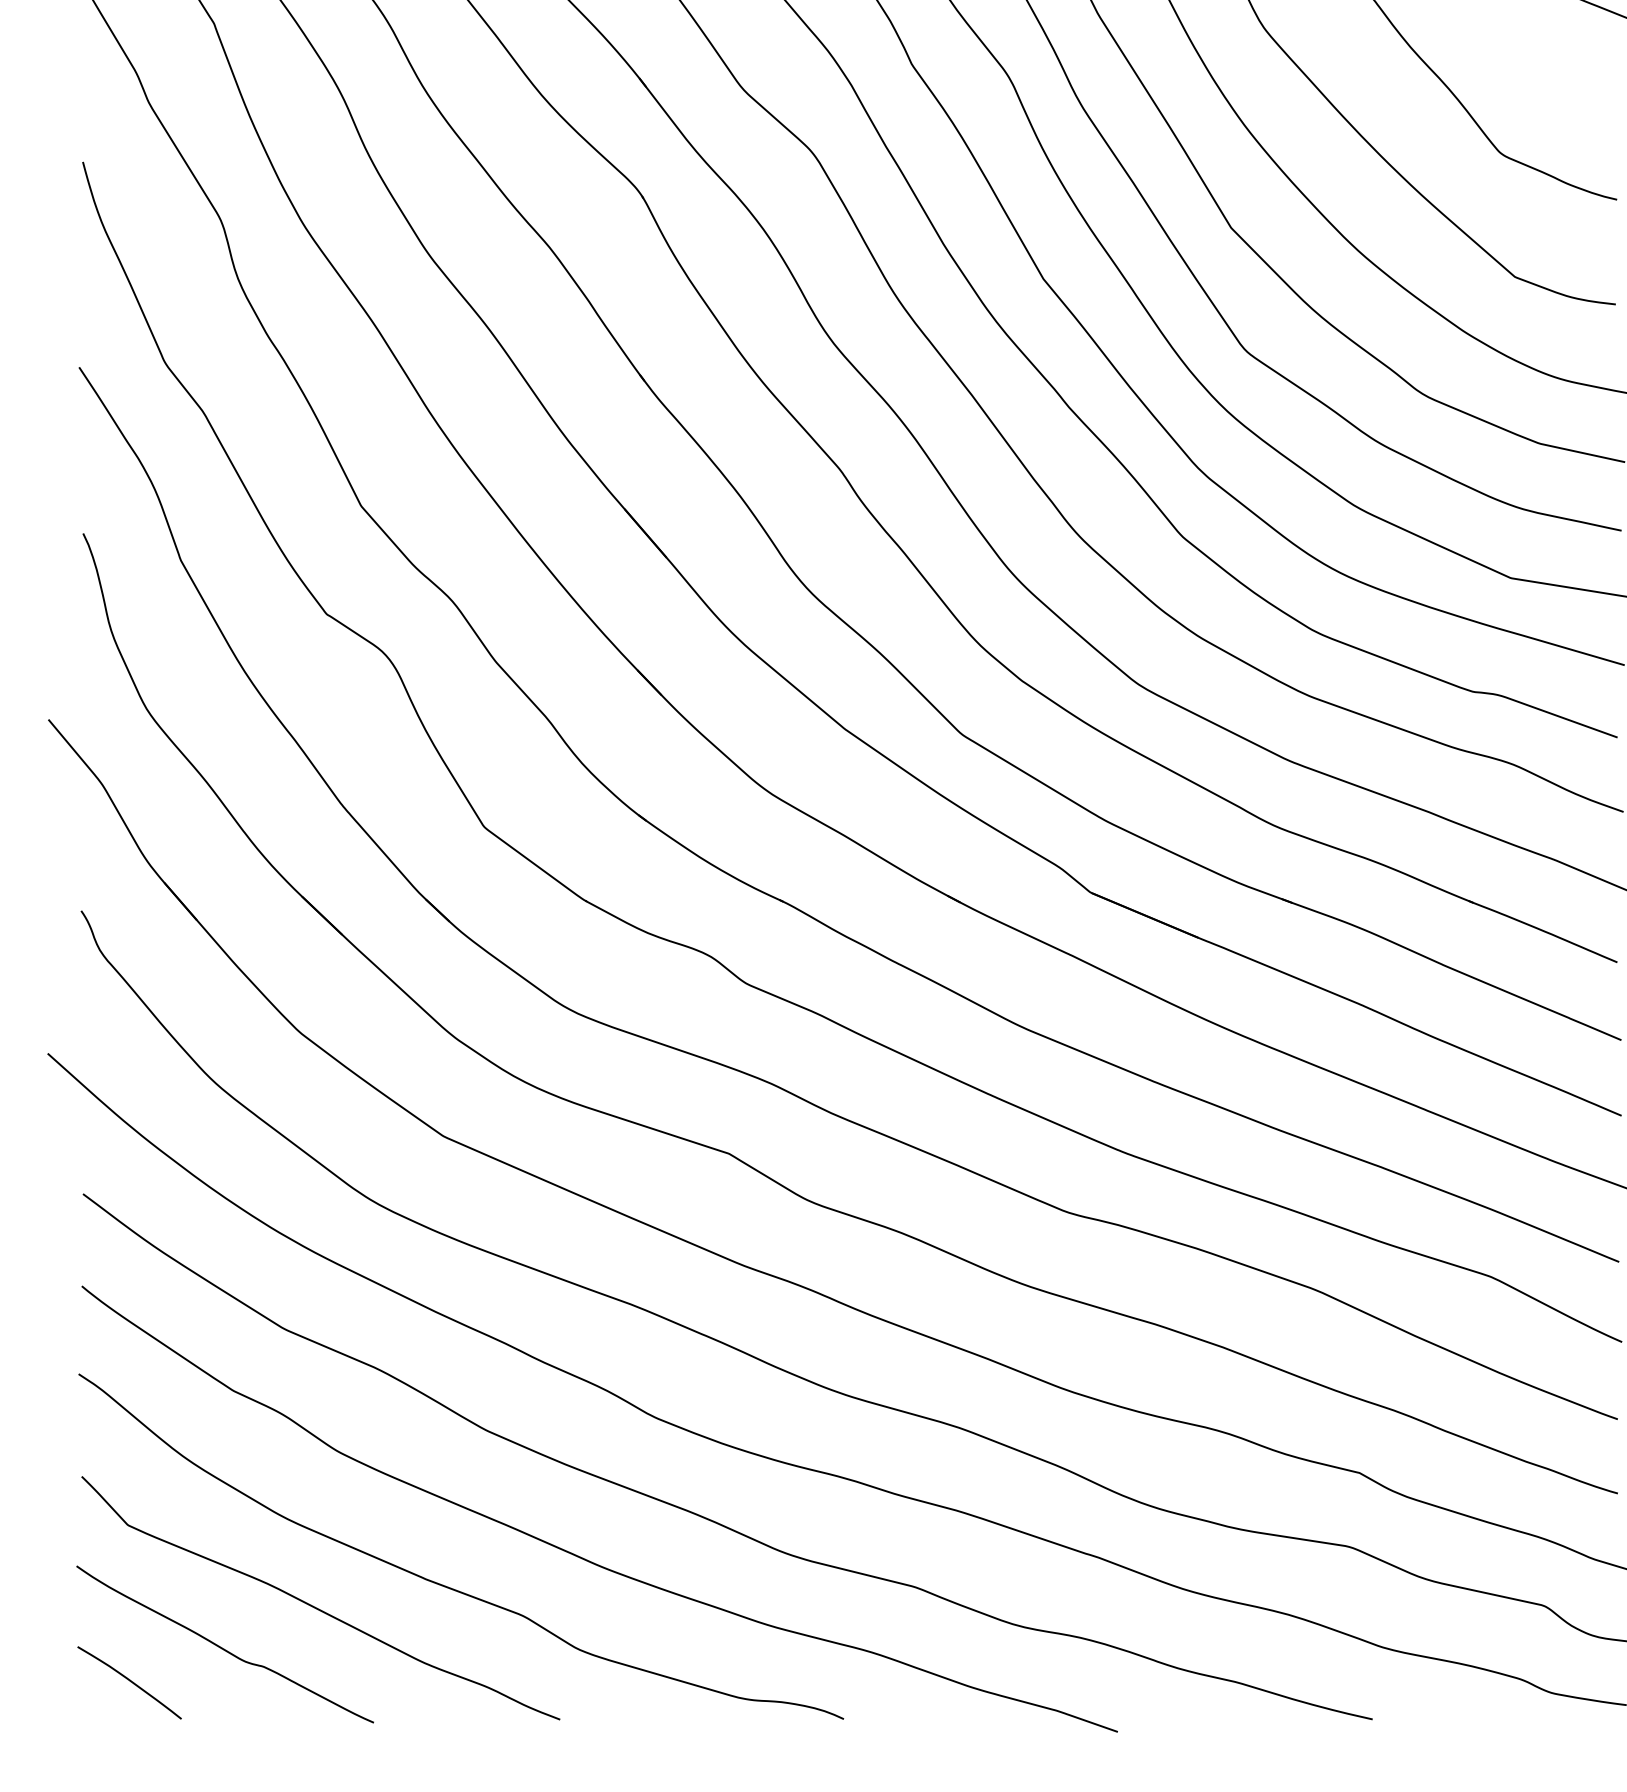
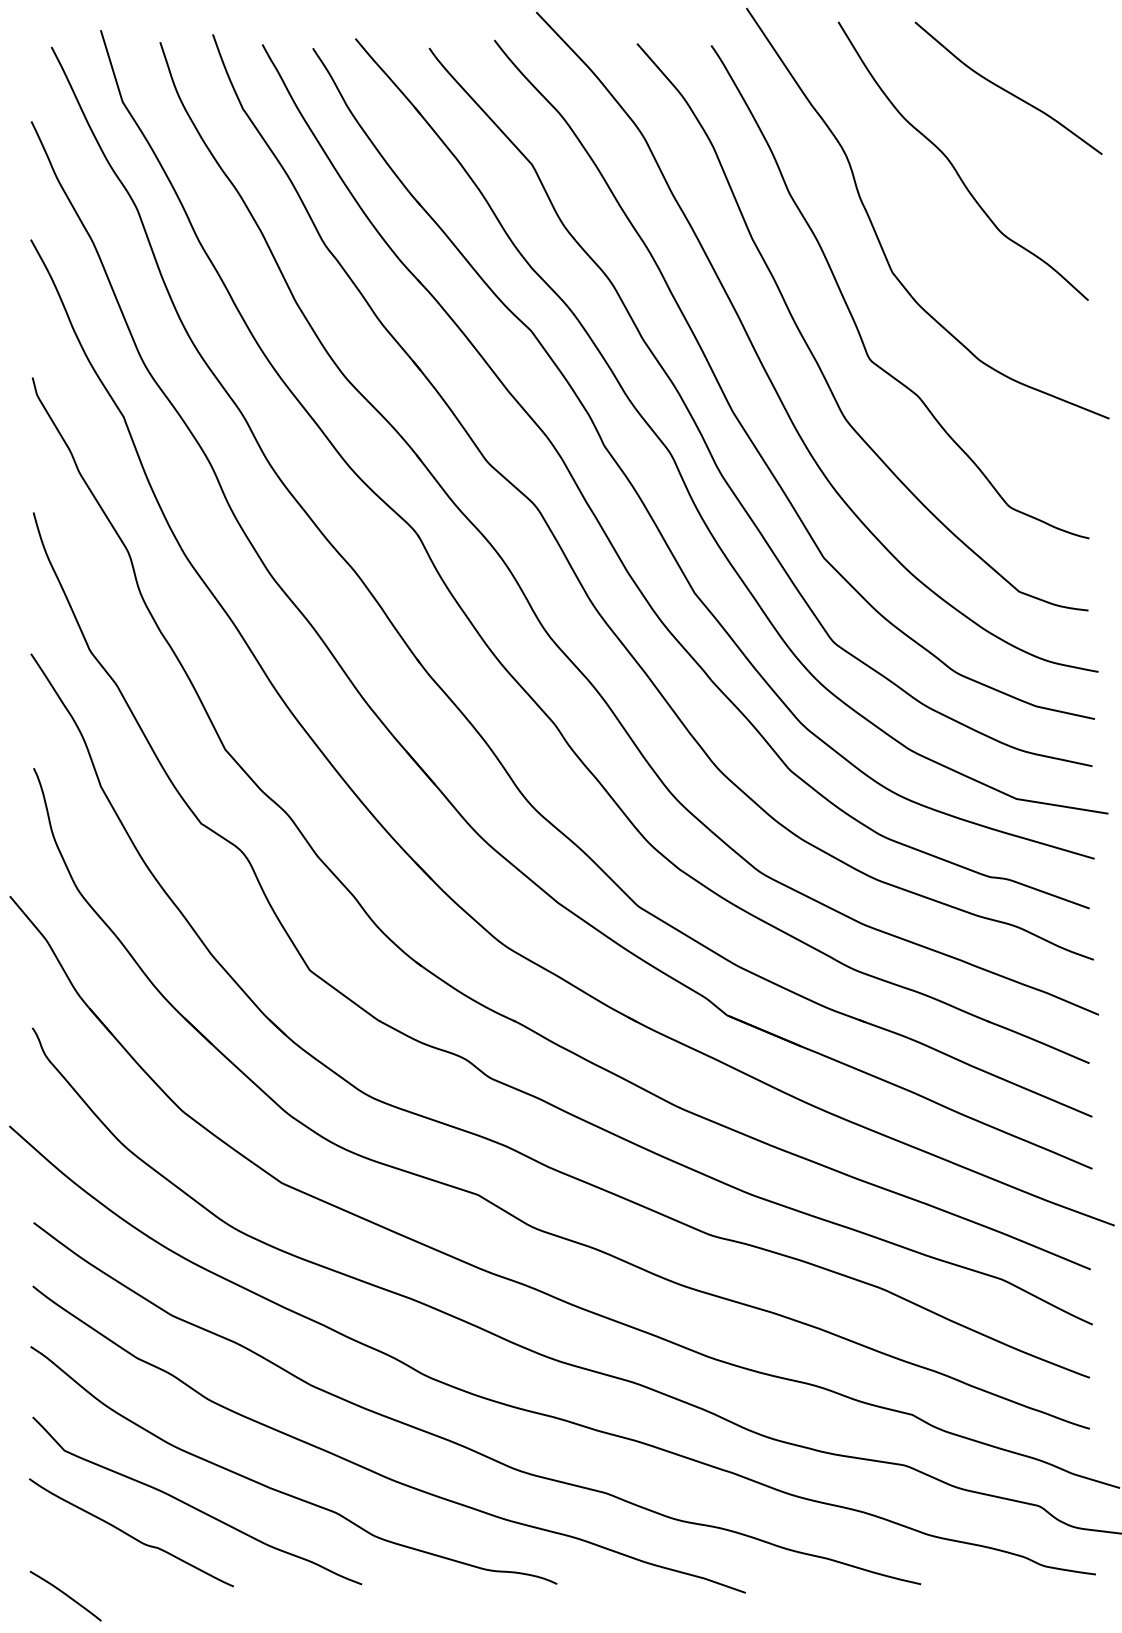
curve: (129, 1681) -> (65, 1595), moved

